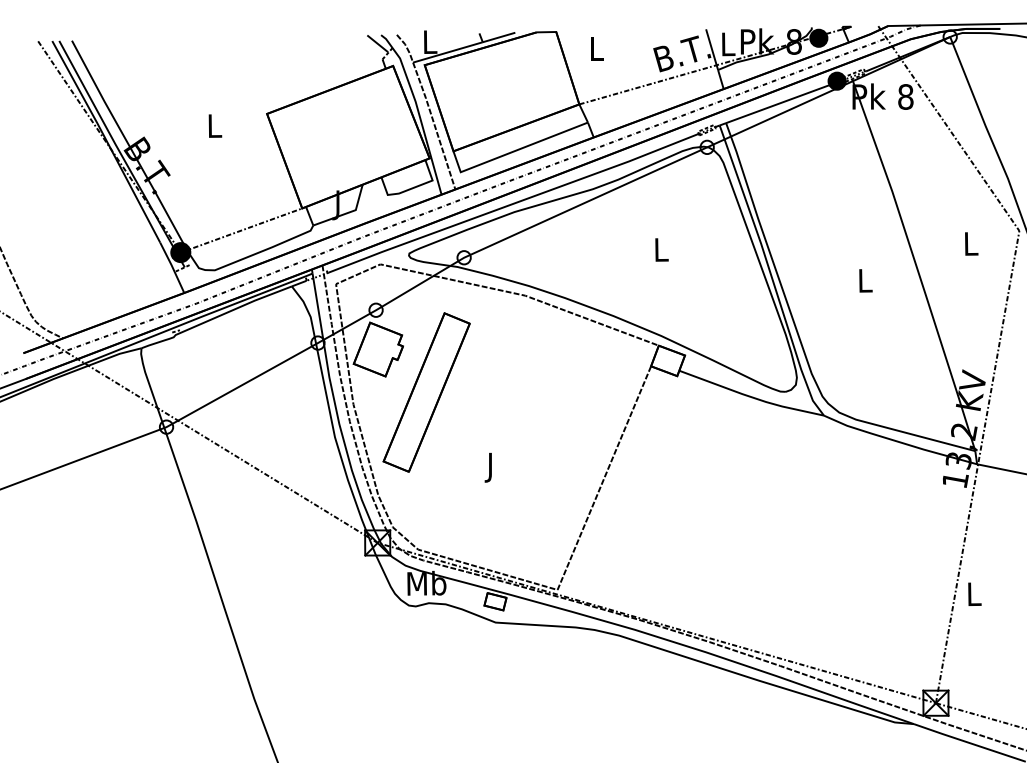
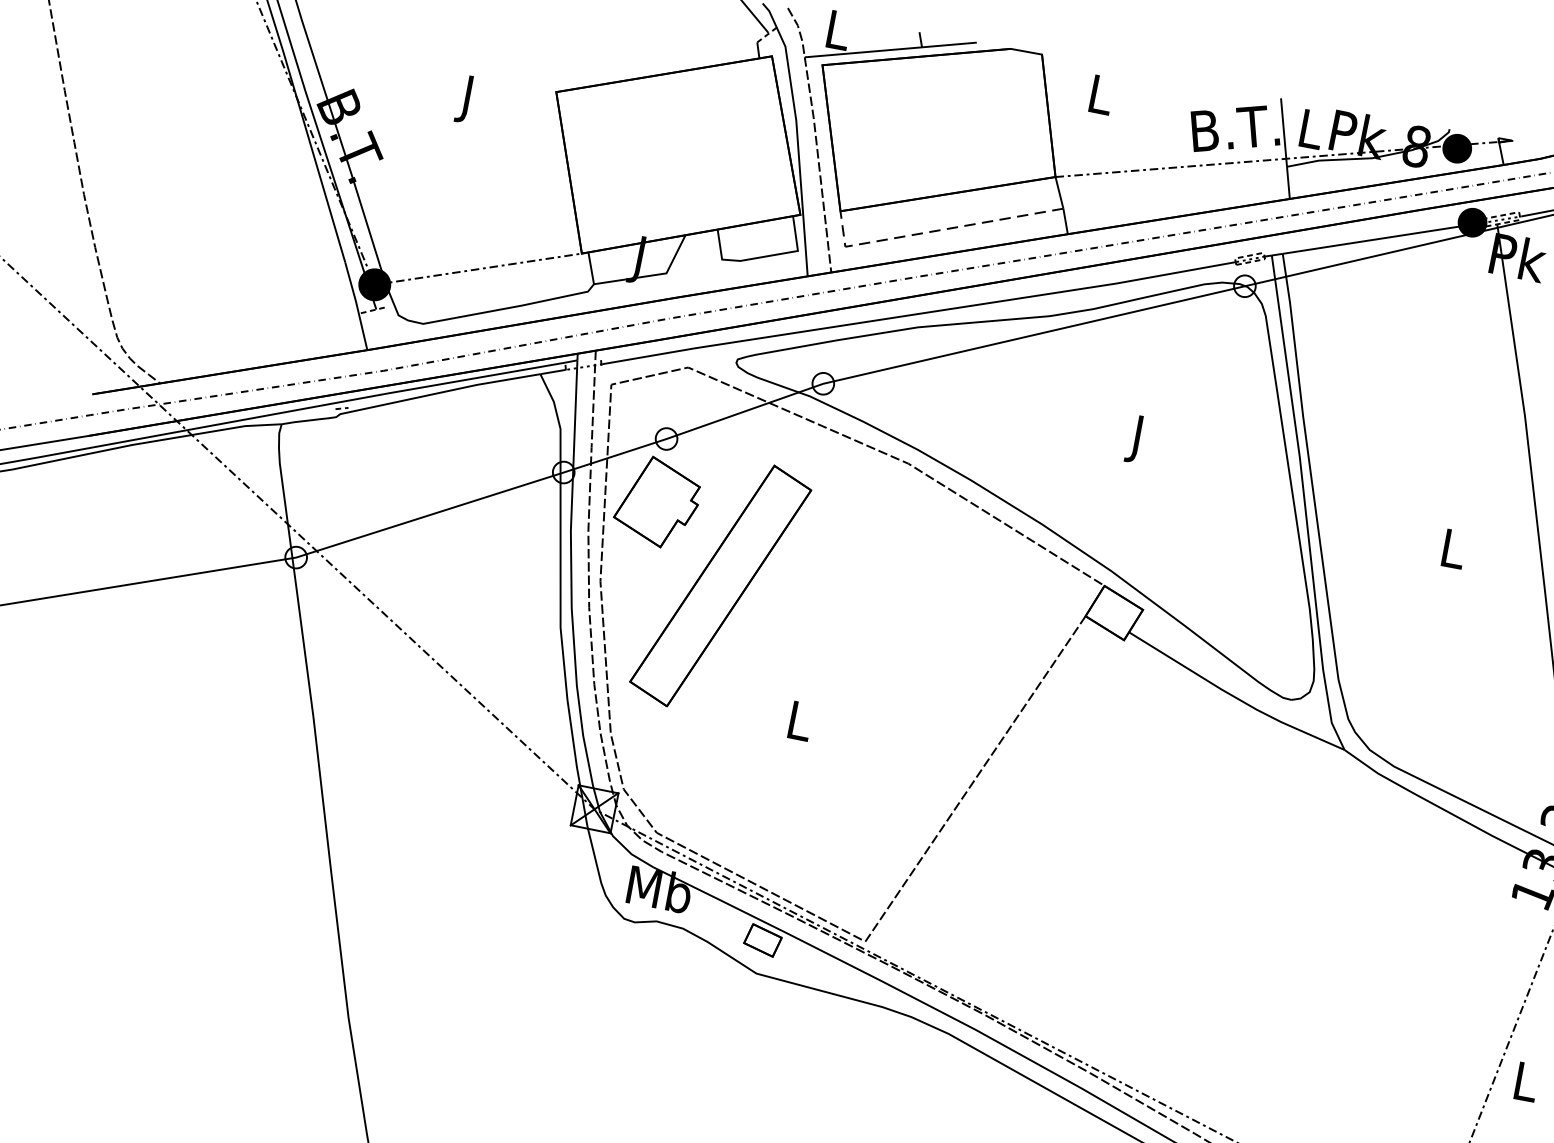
text: (215, 129) -> (469, 100), L -> J
line: (512, 151) -> (934, 230), solid -> dashed
text: (661, 253) -> (1138, 440), L -> J
text: (490, 467) -> (798, 725), J -> L

